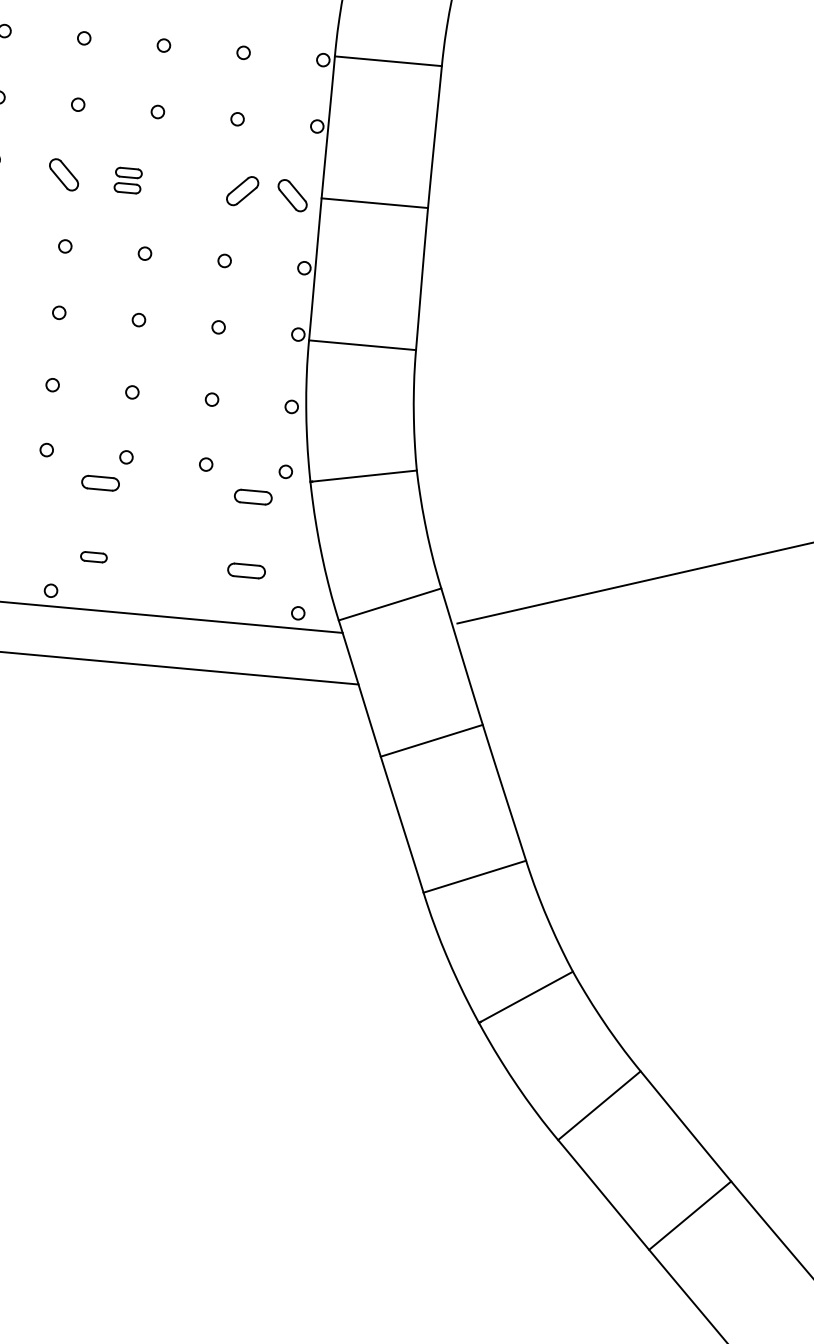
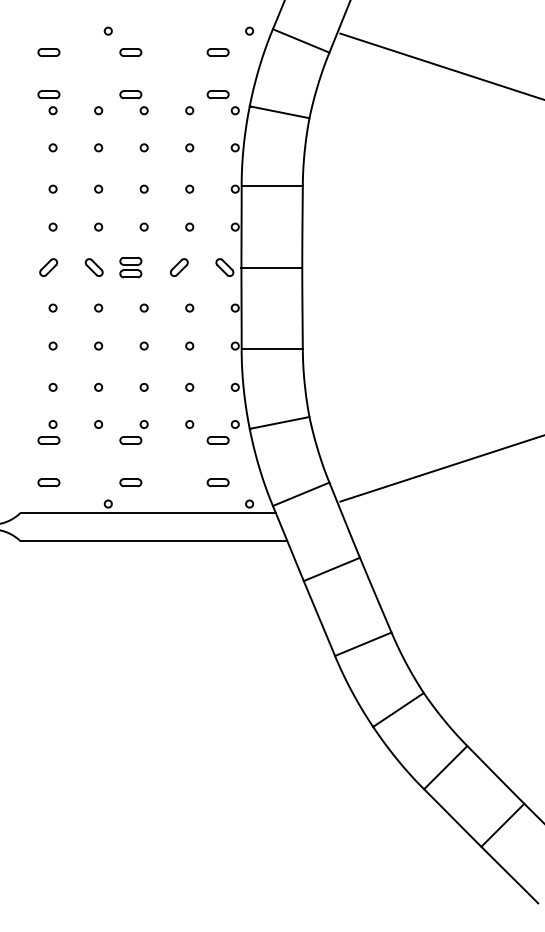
part: (127, 180) -> (130, 267), size x1.43
part: (242, 190) -> (179, 267), moved
part: (93, 556) -> (130, 482), size x1.43

